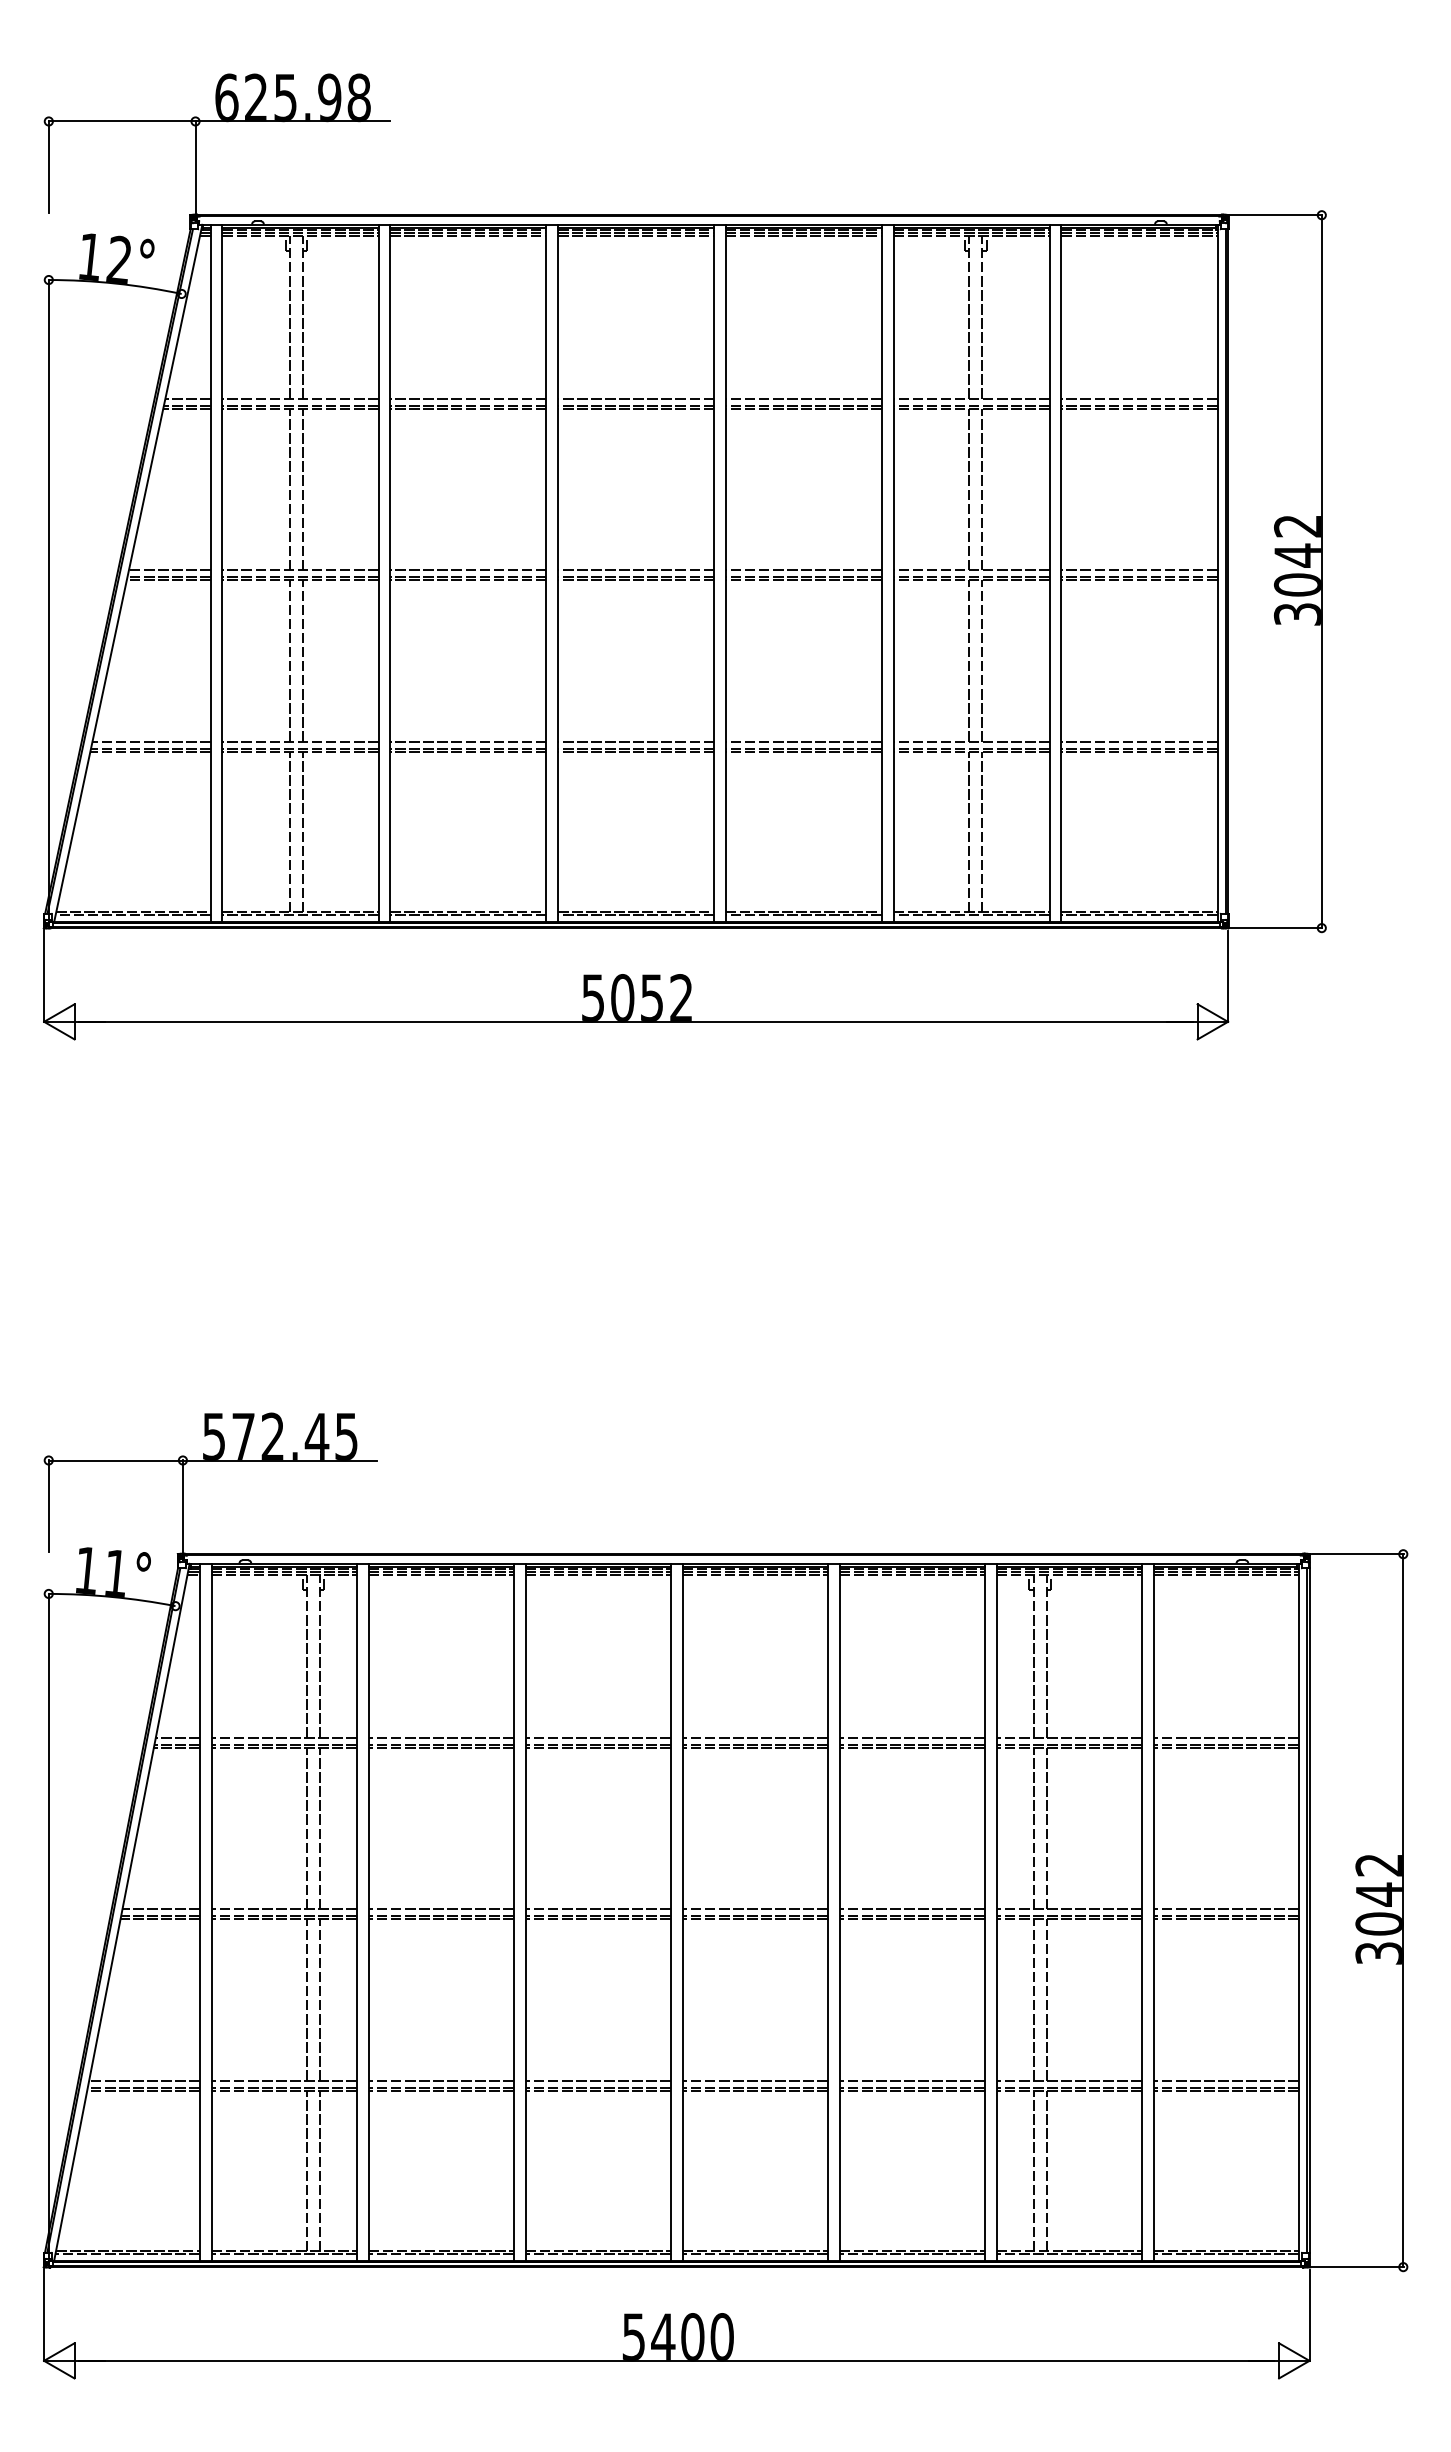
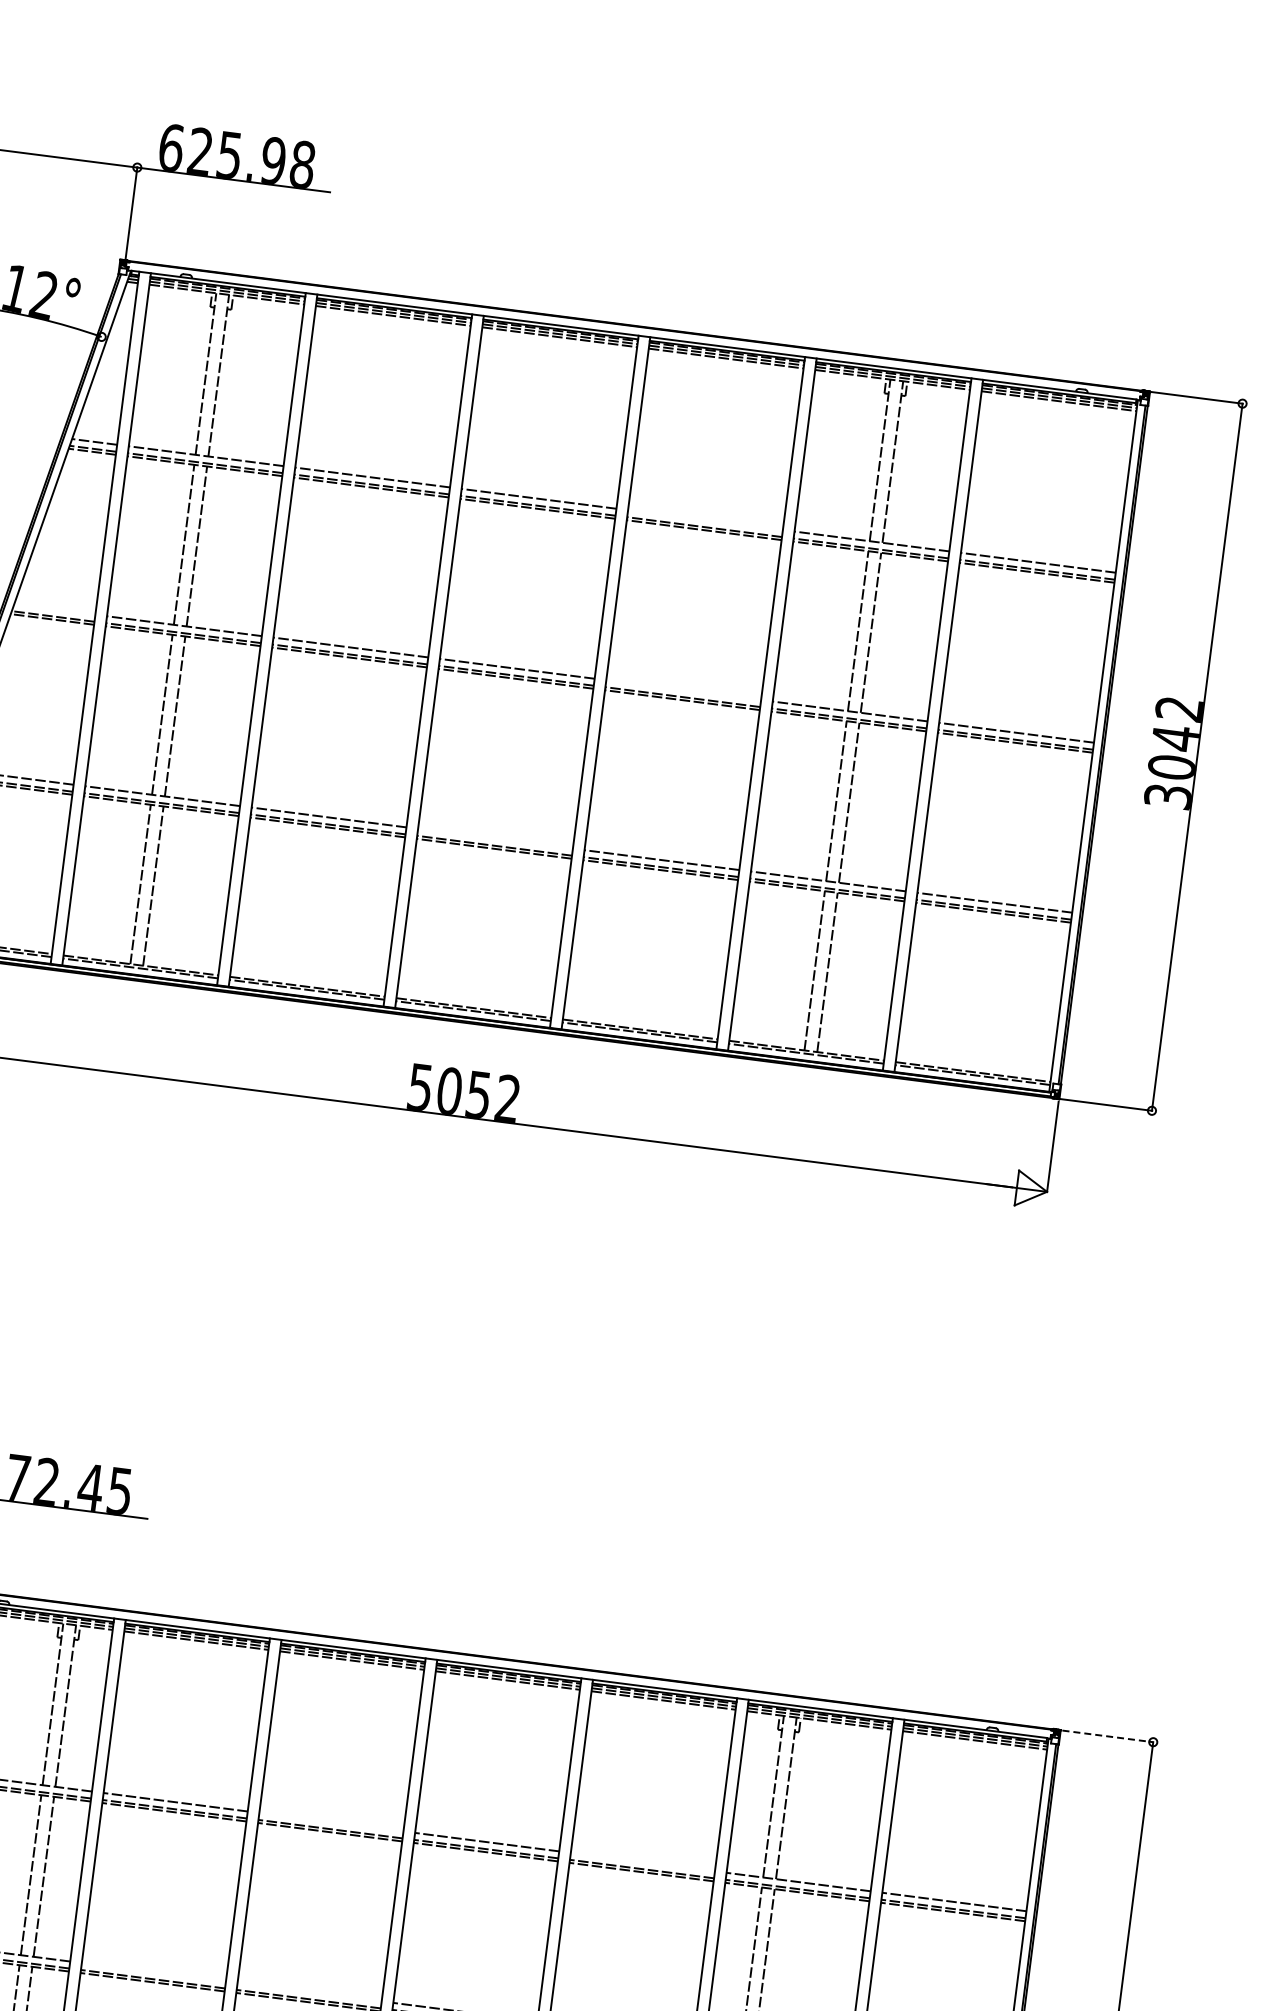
line: (803, 399) -> (705, 520), removed
line: (169, 570) -> (54, 609), removed
line: (803, 570) -> (683, 690), removed
line: (636, 741) -> (495, 838), removed
line: (1357, 1554) -> (1107, 1736), solid -> dashed
line: (597, 1738) -> (330, 1822), removed
line: (911, 1738) -> (642, 1862), removed
line: (440, 1909) -> (153, 1972), removed
line: (597, 1909) -> (308, 1992), removed

